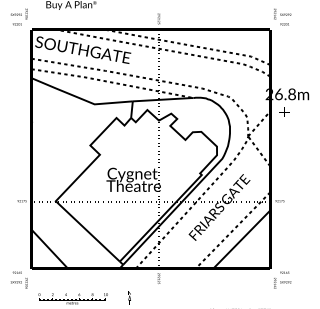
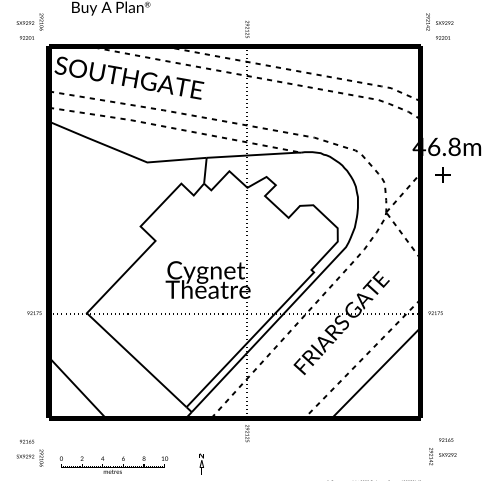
text: (269, 94) -> (419, 147), 26.8m -> 46.8m
text: (18, 279) -> (28, 452), moved
text: (282, 279) -> (442, 450), moved

